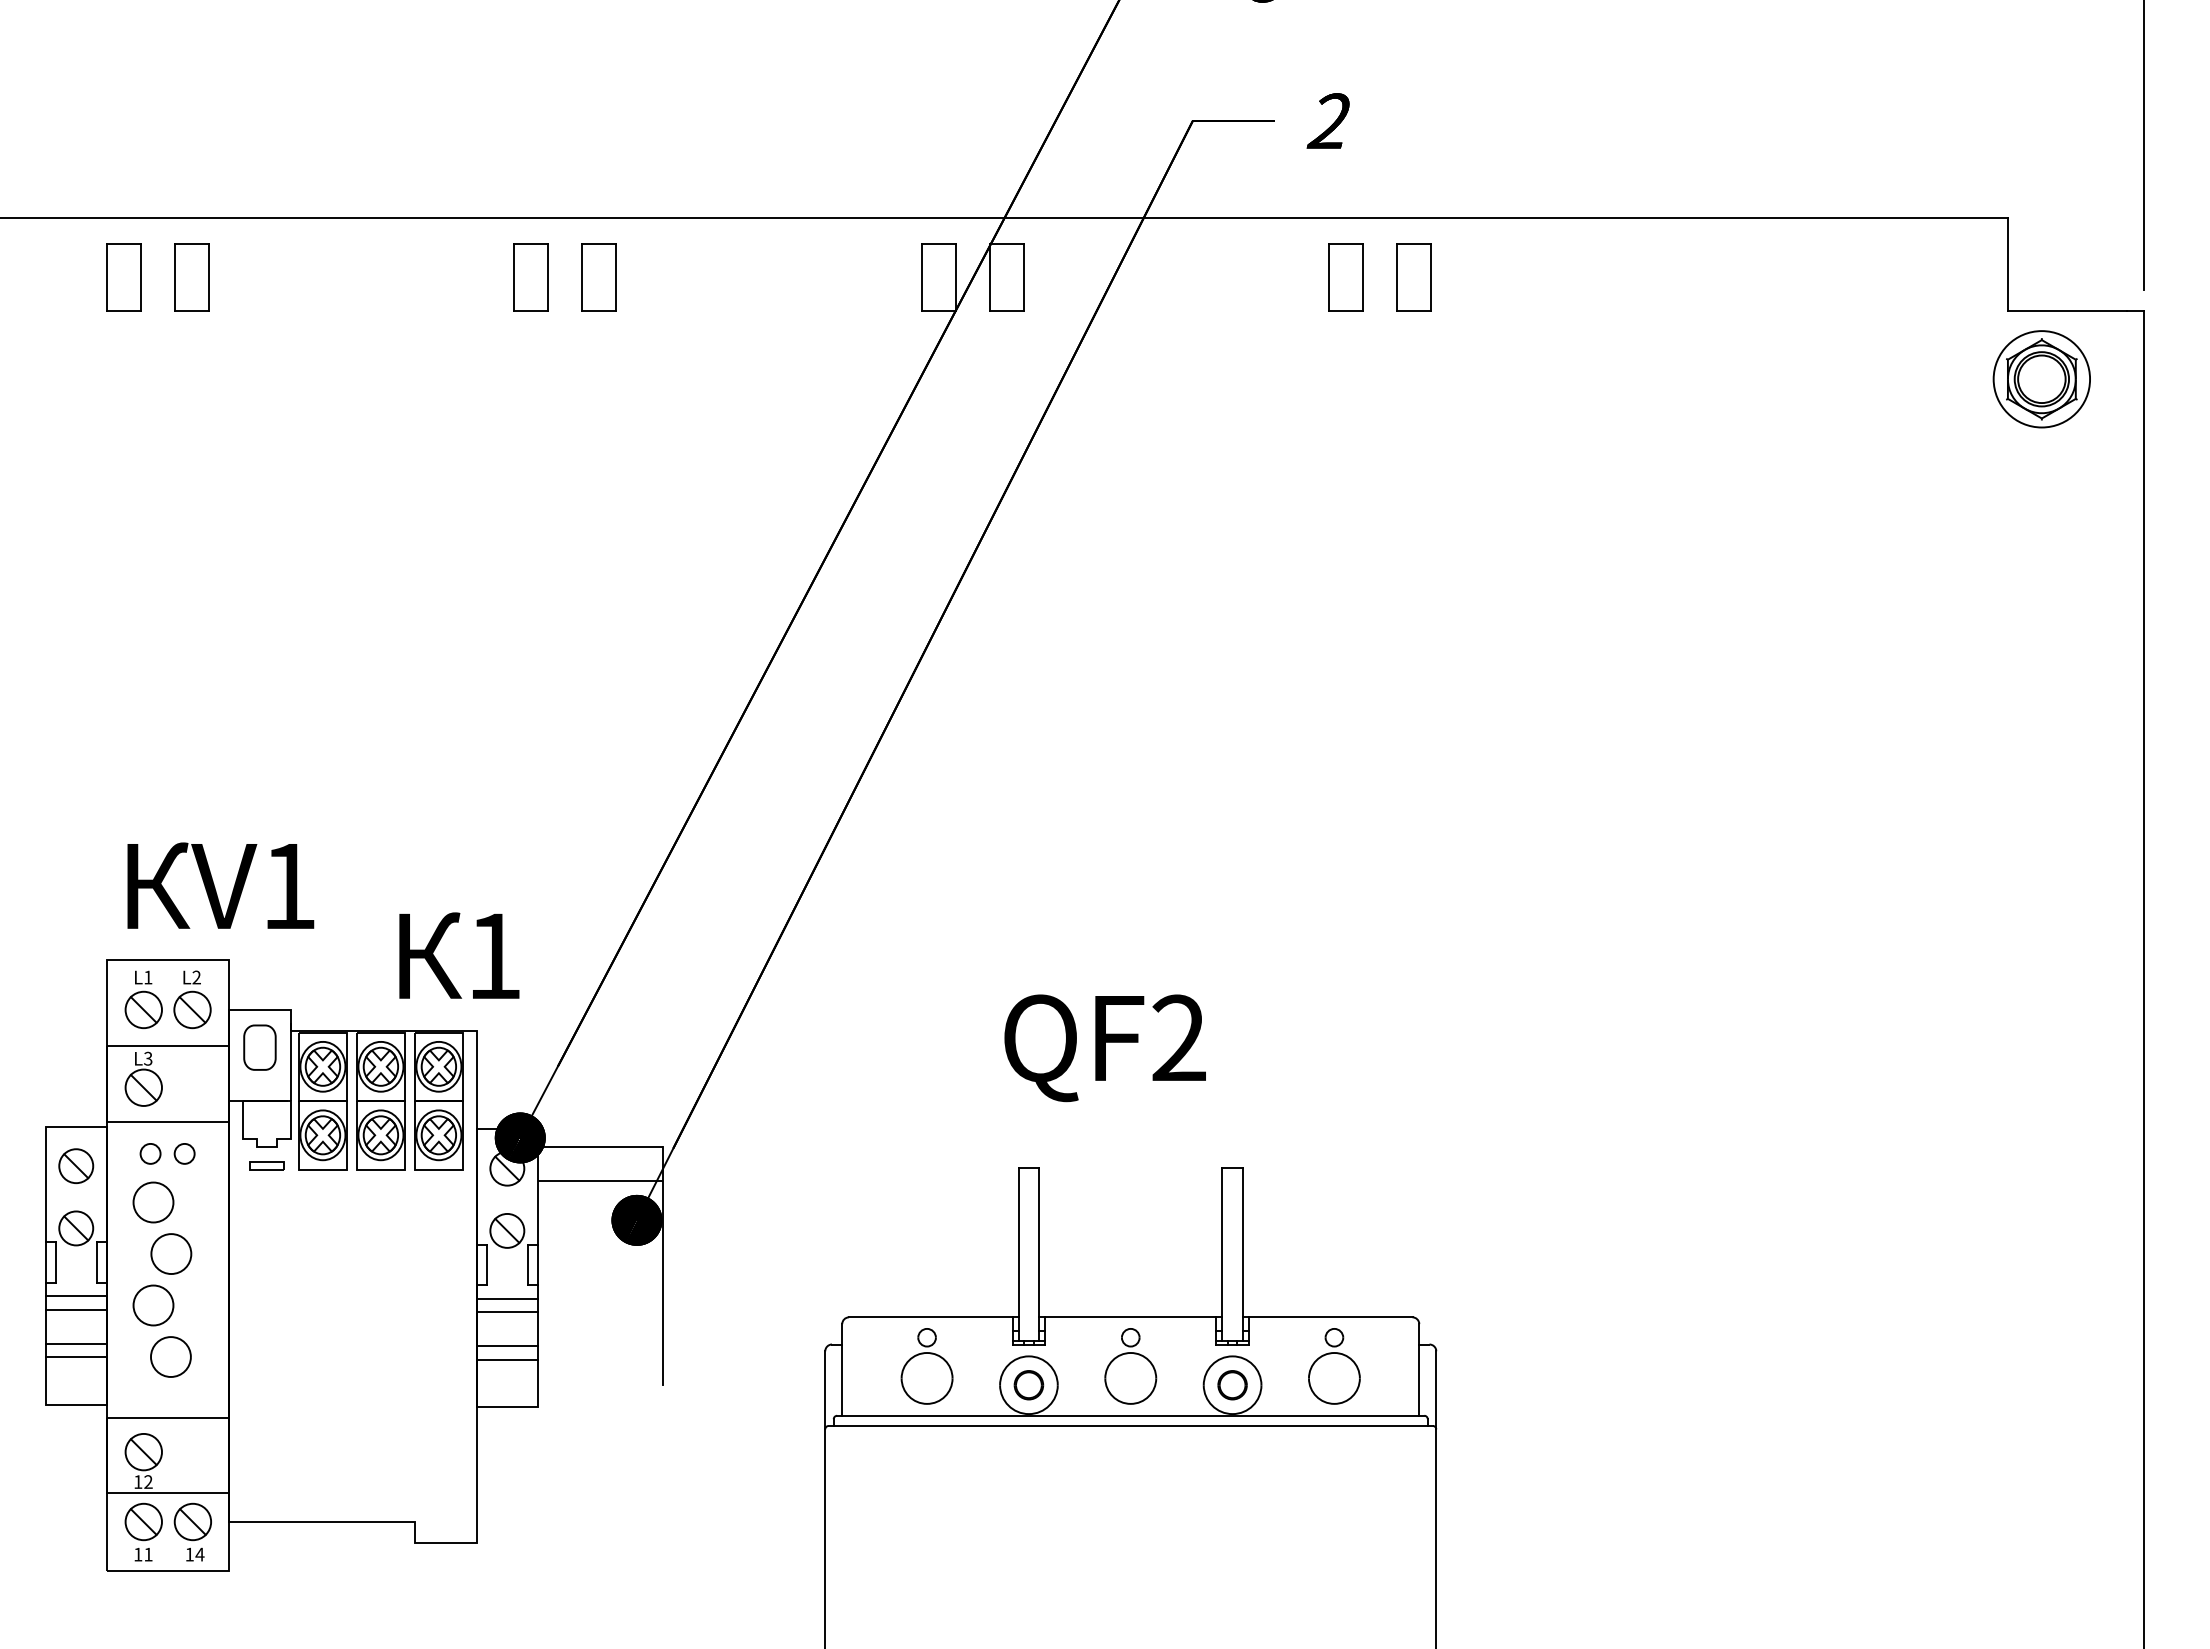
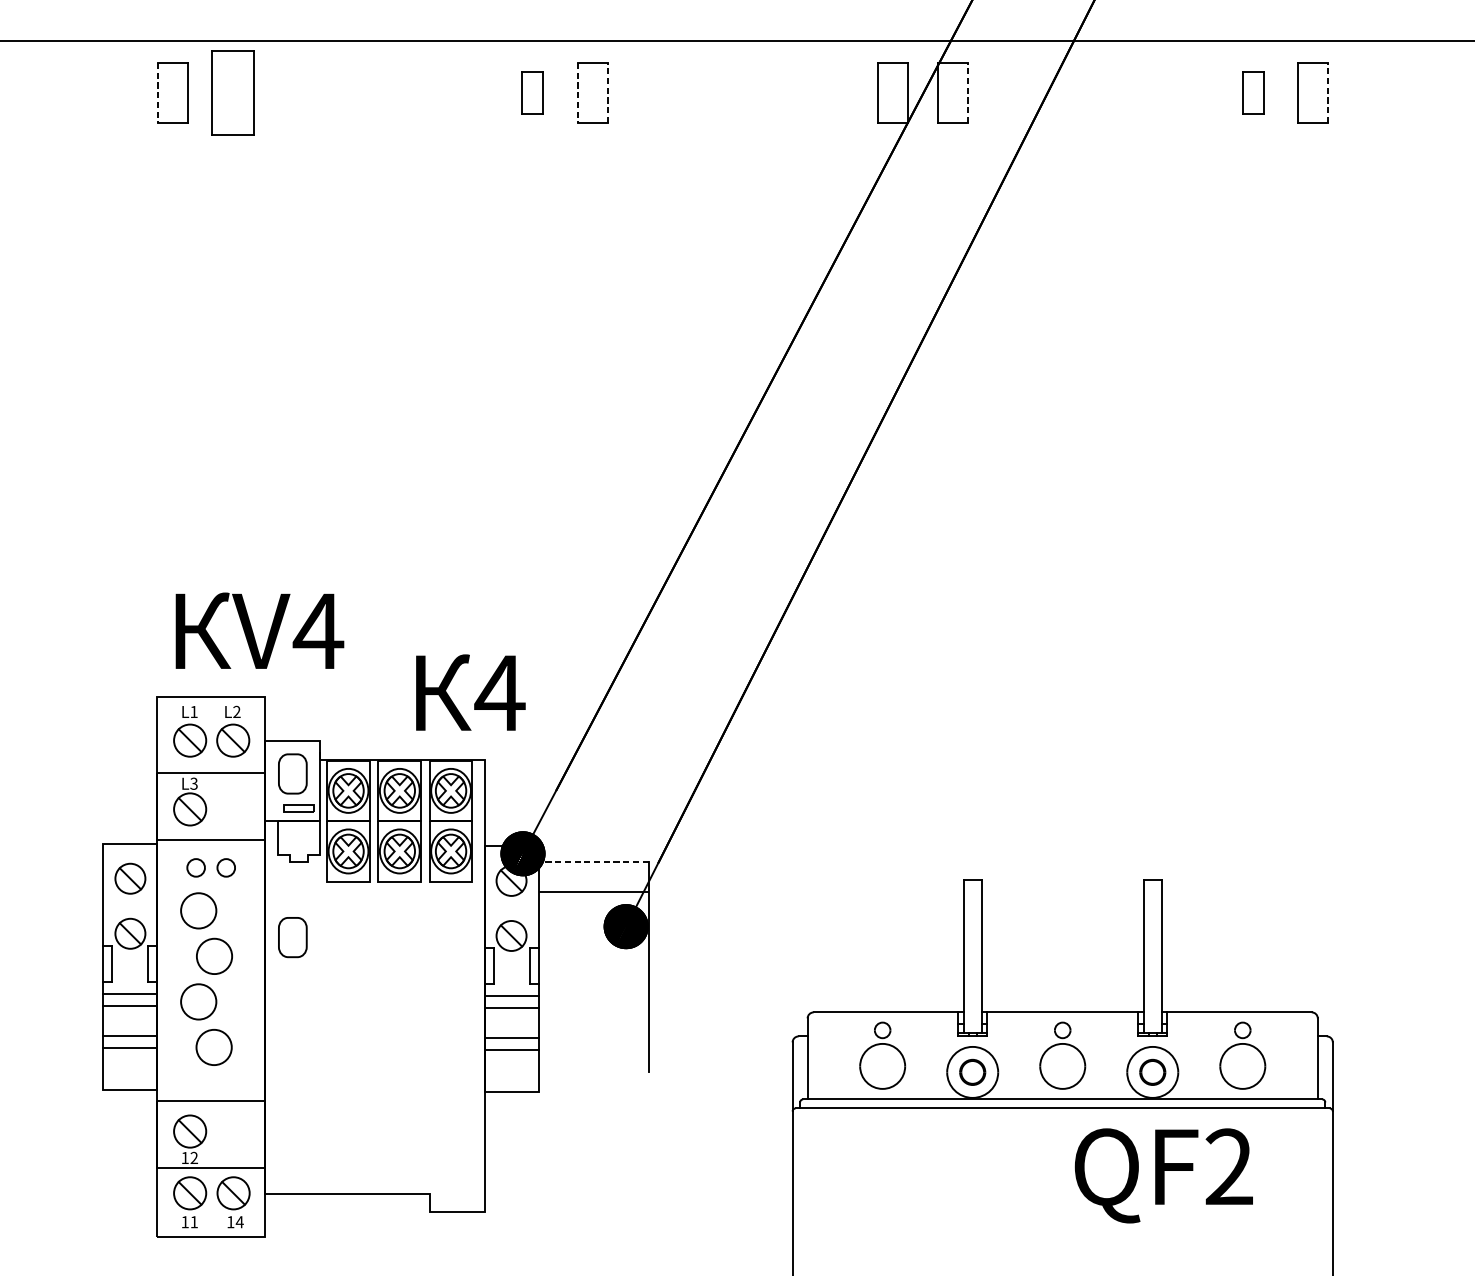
line: (107, 277) -> (158, 93), solid -> dashed
part: (191, 277) -> (232, 93), size x1.4
part: (530, 277) -> (532, 93), size x0.7
line: (582, 277) -> (577, 93), solid -> dashed
line: (616, 277) -> (608, 93), solid -> dashed
line: (1023, 277) -> (967, 93), solid -> dashed
part: (1345, 277) -> (1252, 93), size x0.7
line: (1430, 277) -> (1327, 93), solid -> dashed
text: (288, 886) -> (318, 631), V1 -> V4
text: (494, 955) -> (500, 692), 1 -> 4
text: (1104, 1048) -> (1163, 1176), moved
line: (599, 1146) -> (593, 861), solid -> dashed
part: (266, 1165) -> (298, 808), moved
part: (259, 1232) -> (292, 937), added

